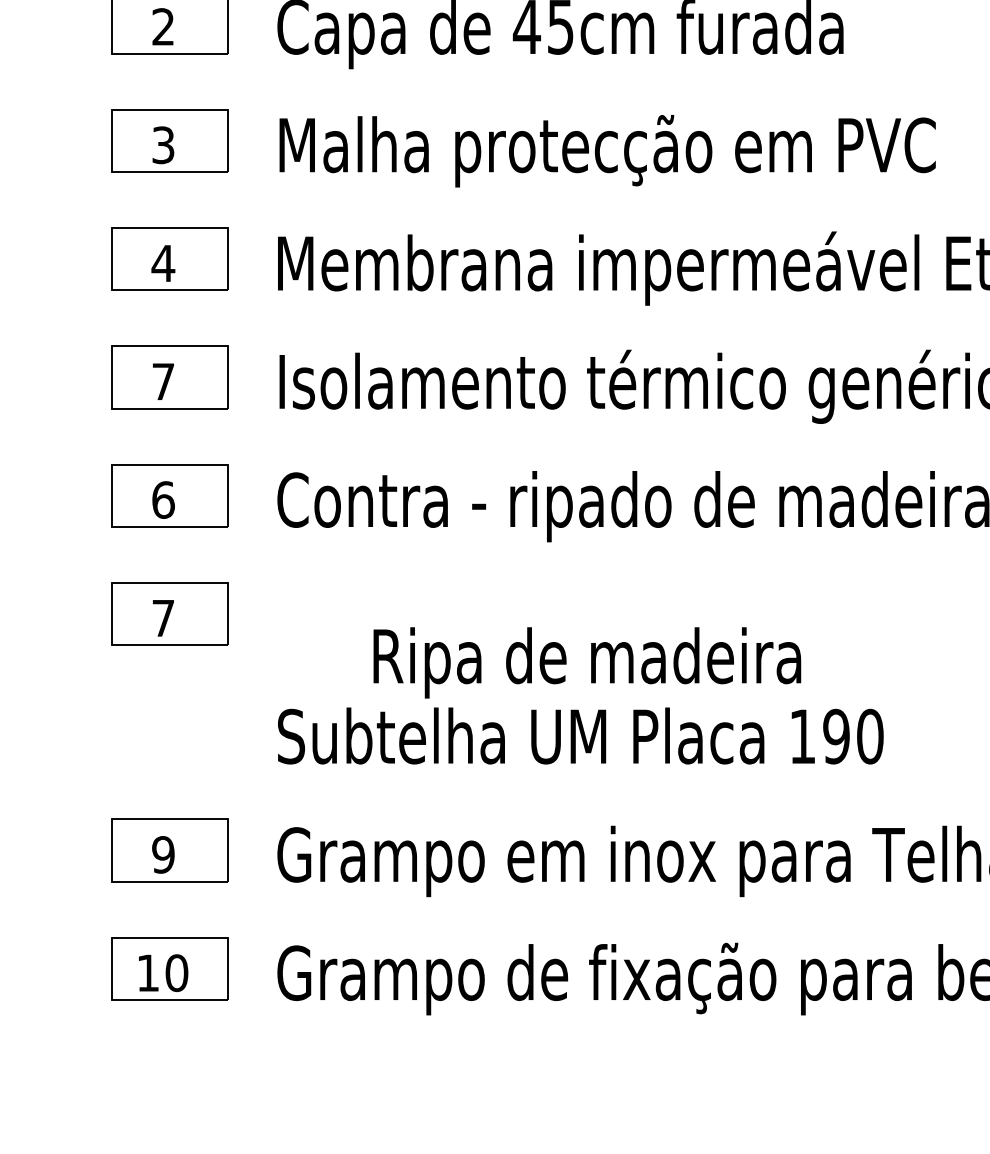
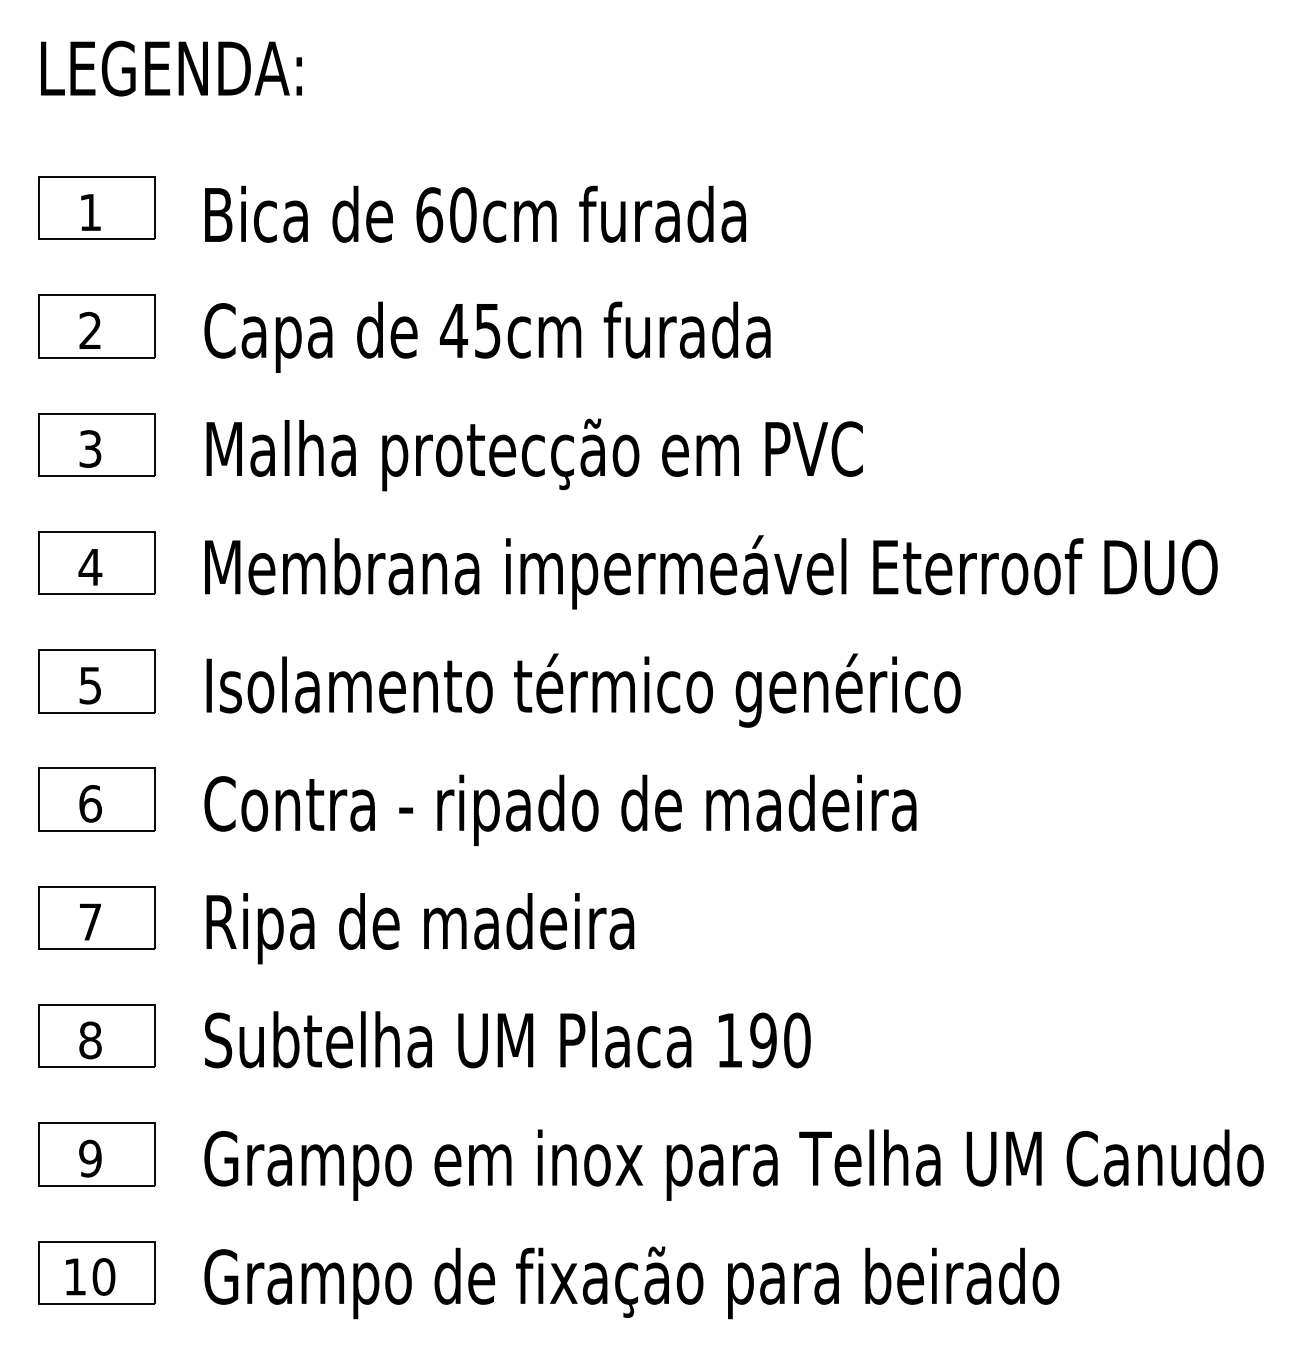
text: (162, 381) -> (89, 685), 7 -> 5
text: (587, 662) -> (420, 928), moved
part: (169, 731) -> (96, 1035), added

